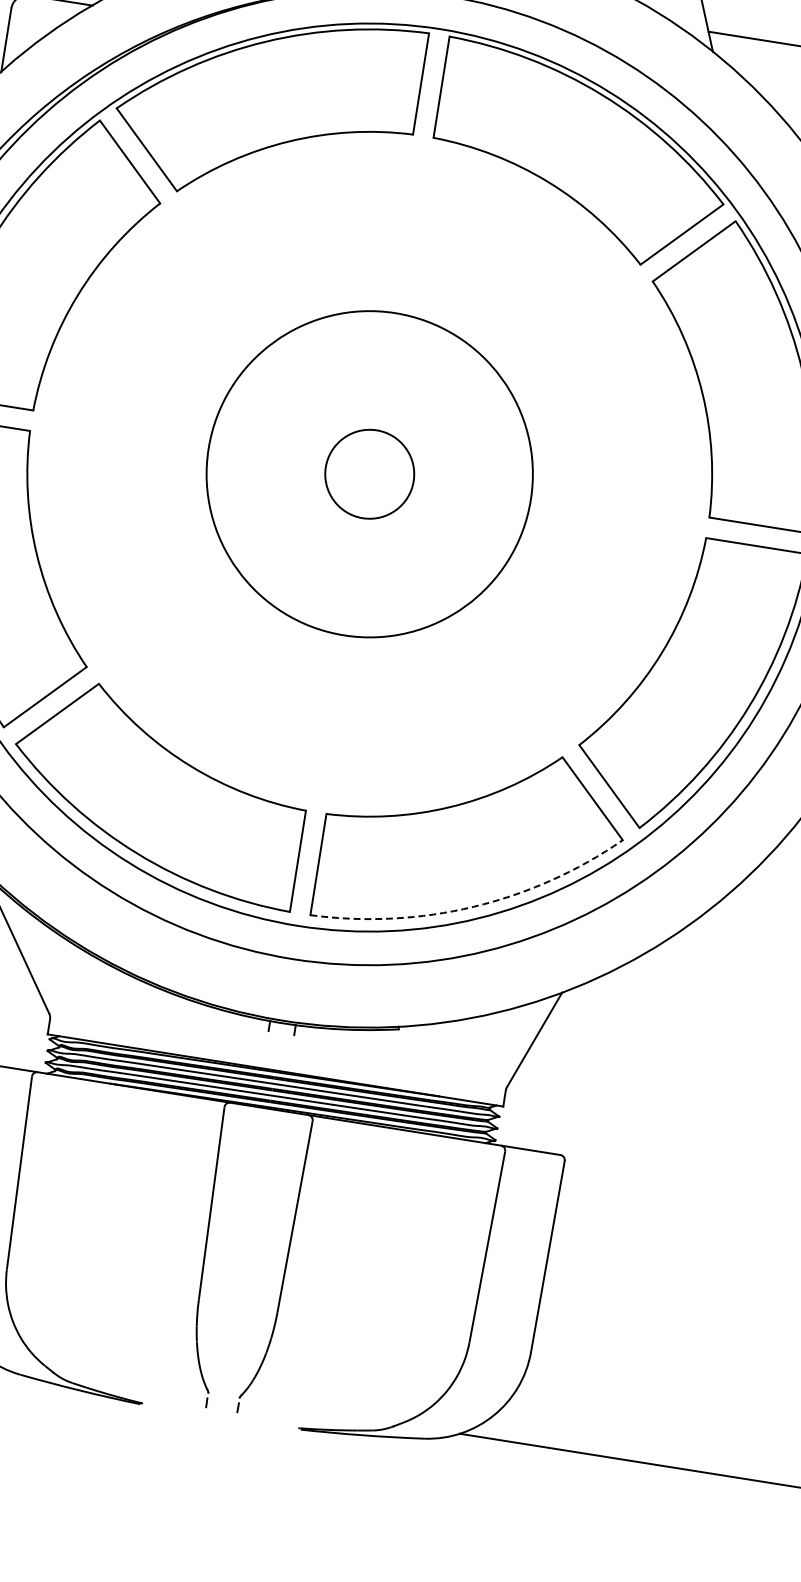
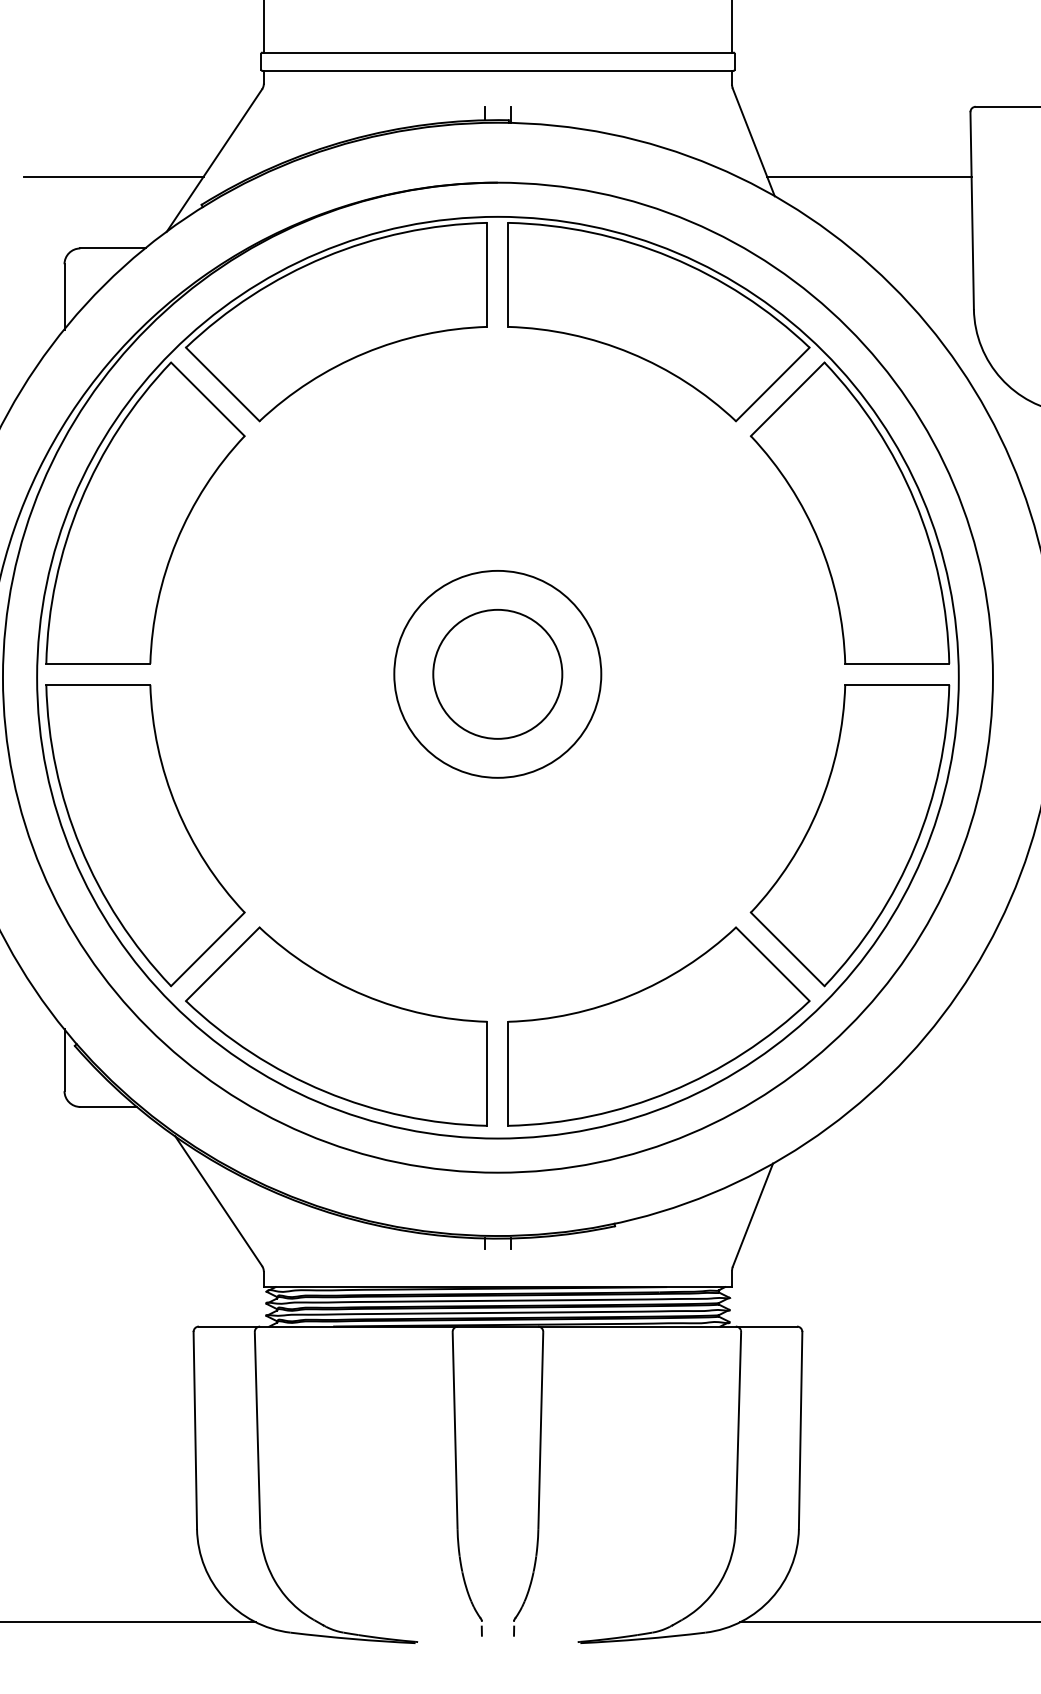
circle: (369, 473) -> (497, 673), size x0.62
circle: (369, 473) -> (497, 673), size x1.43
arc: (473, 906) -> (670, 1091), dashed -> solid

